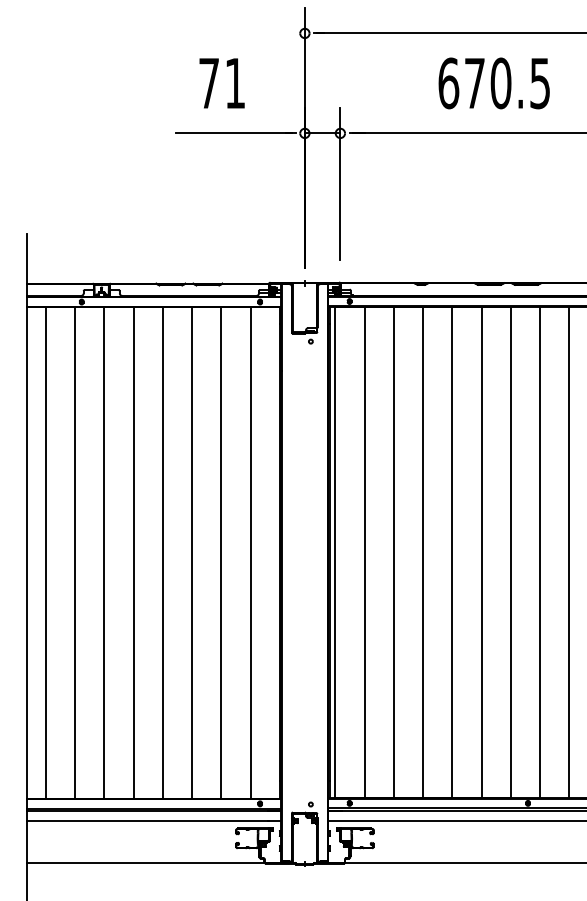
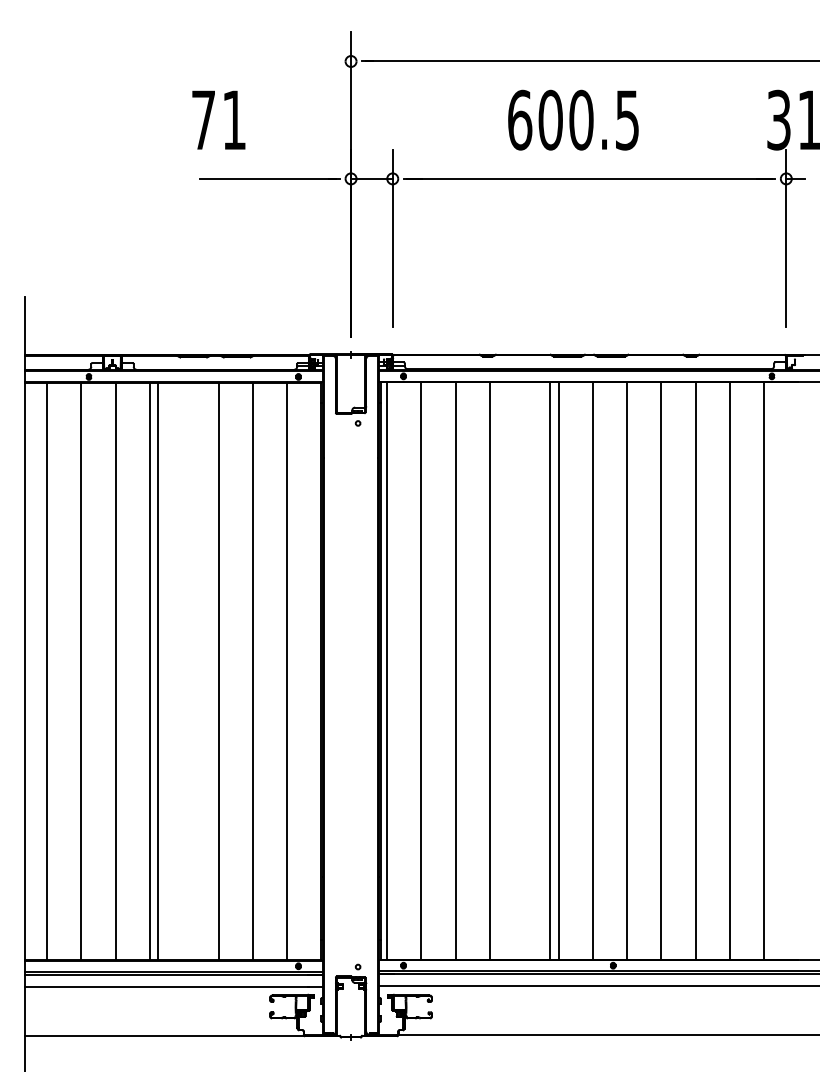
text: (221, 82) -> (218, 119), moved
text: (474, 82) -> (550, 119), 670.5 -> 600.5
line: (163, 552) -> (158, 671), moved
line: (452, 552) -> (550, 670), moved

